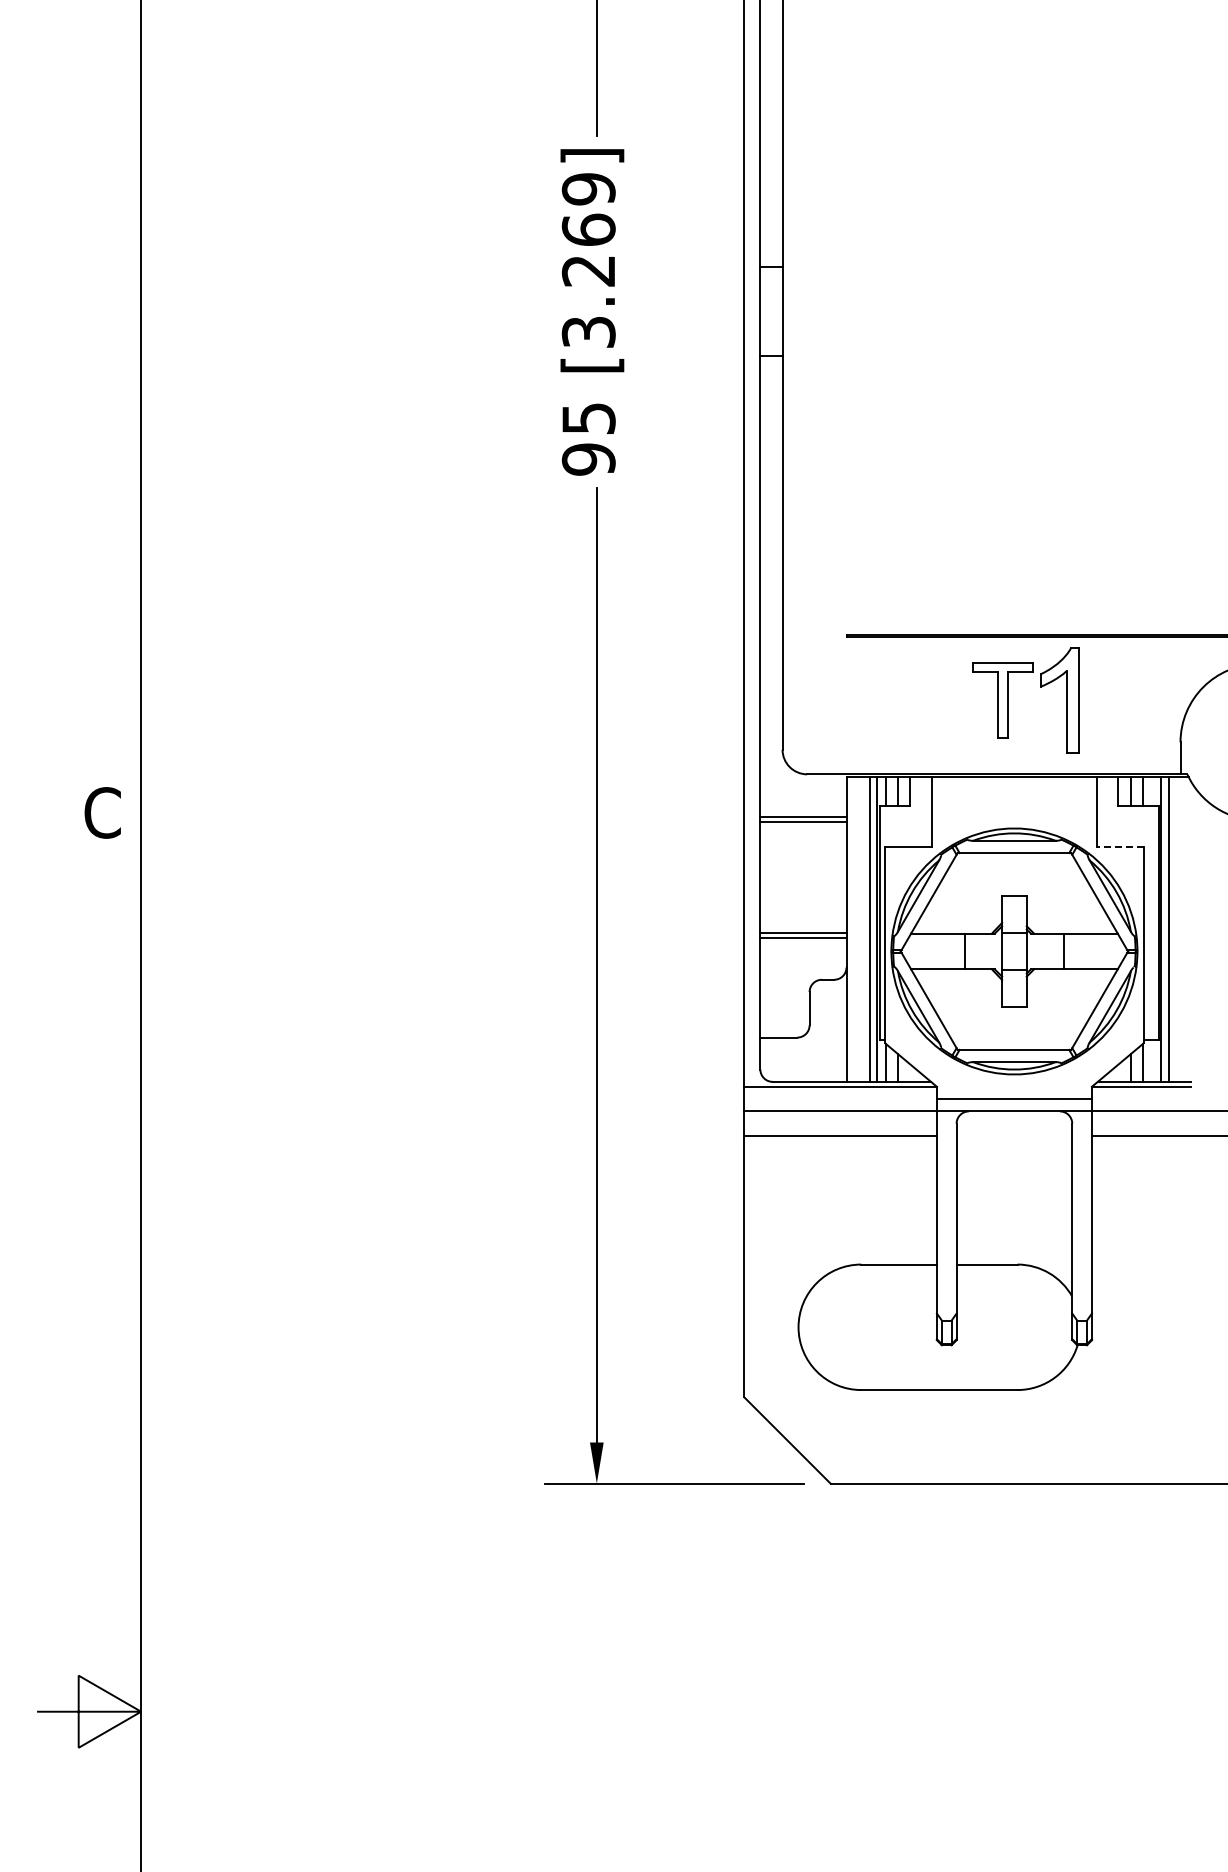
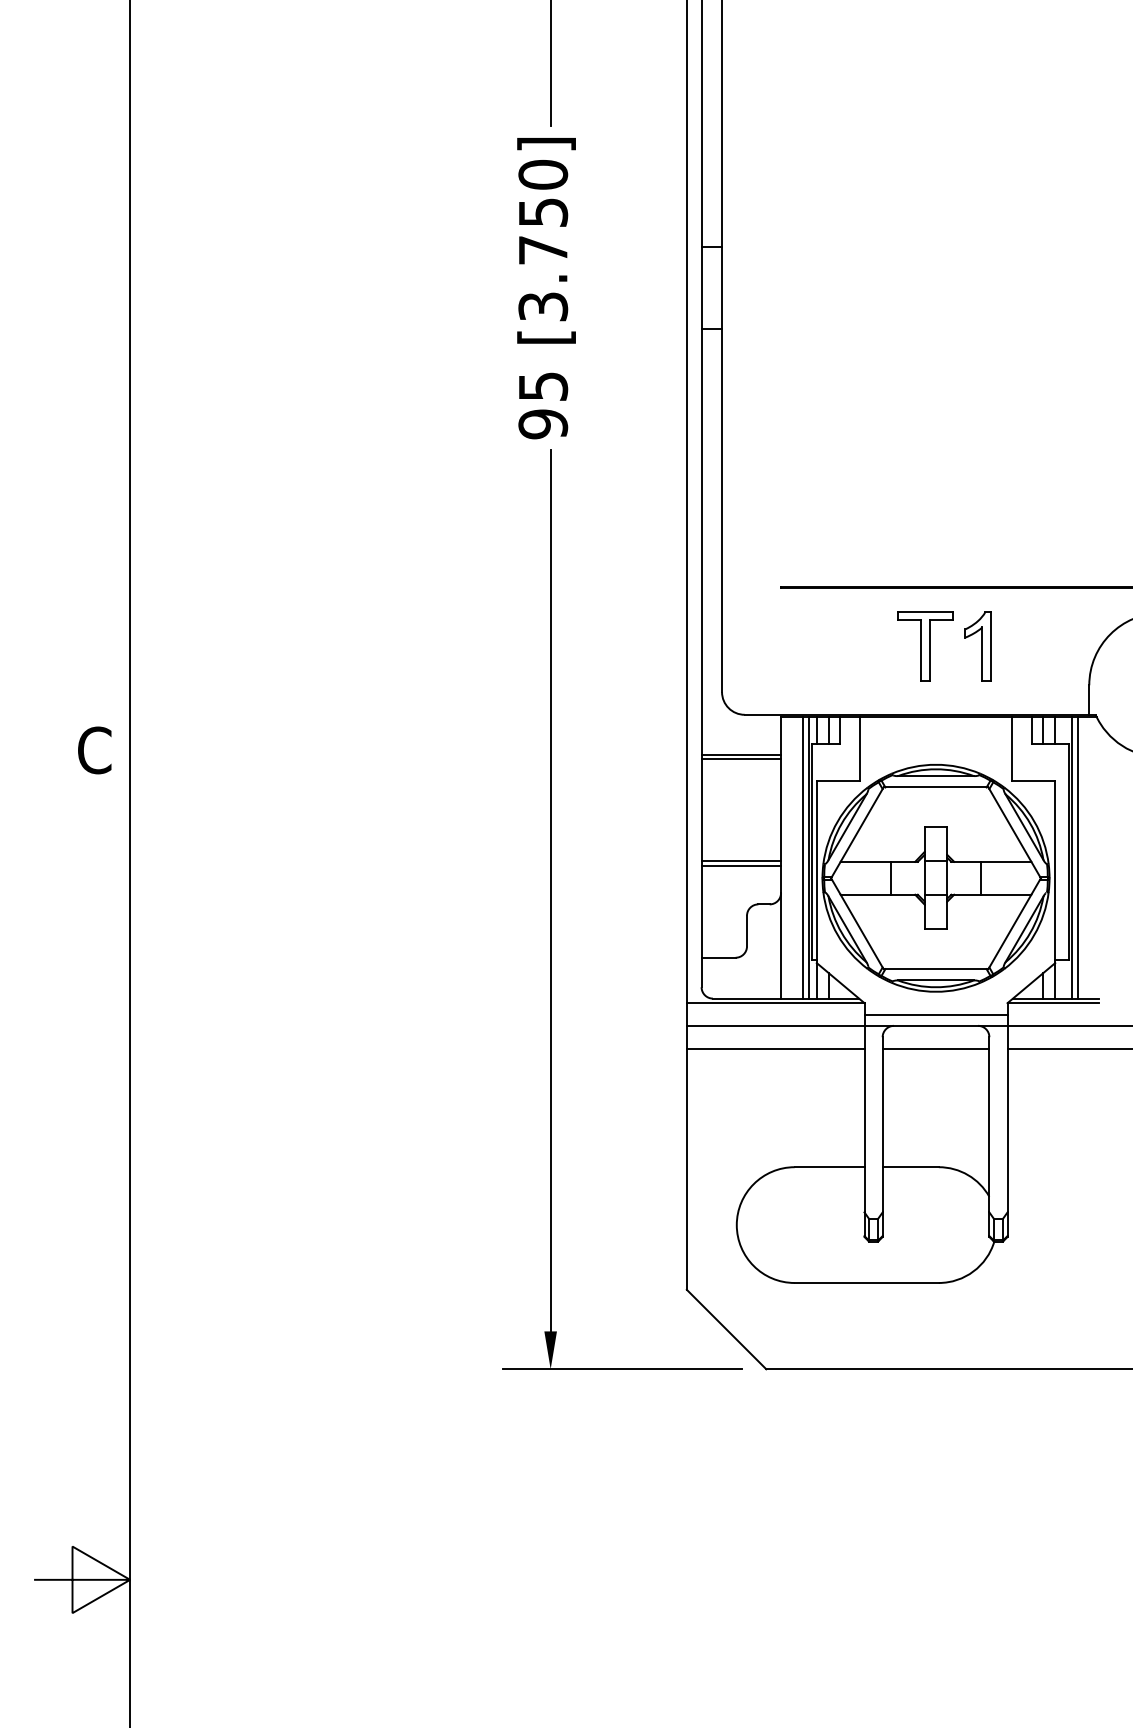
text: (588, 229) -> (542, 212), [3.269] -> [3.750]
part: (1059, 700) -> (977, 646), size x0.71
line: (1119, 846) -> (1032, 781), dashed -> solid
line: (1014, 1136) -> (936, 1049), added

